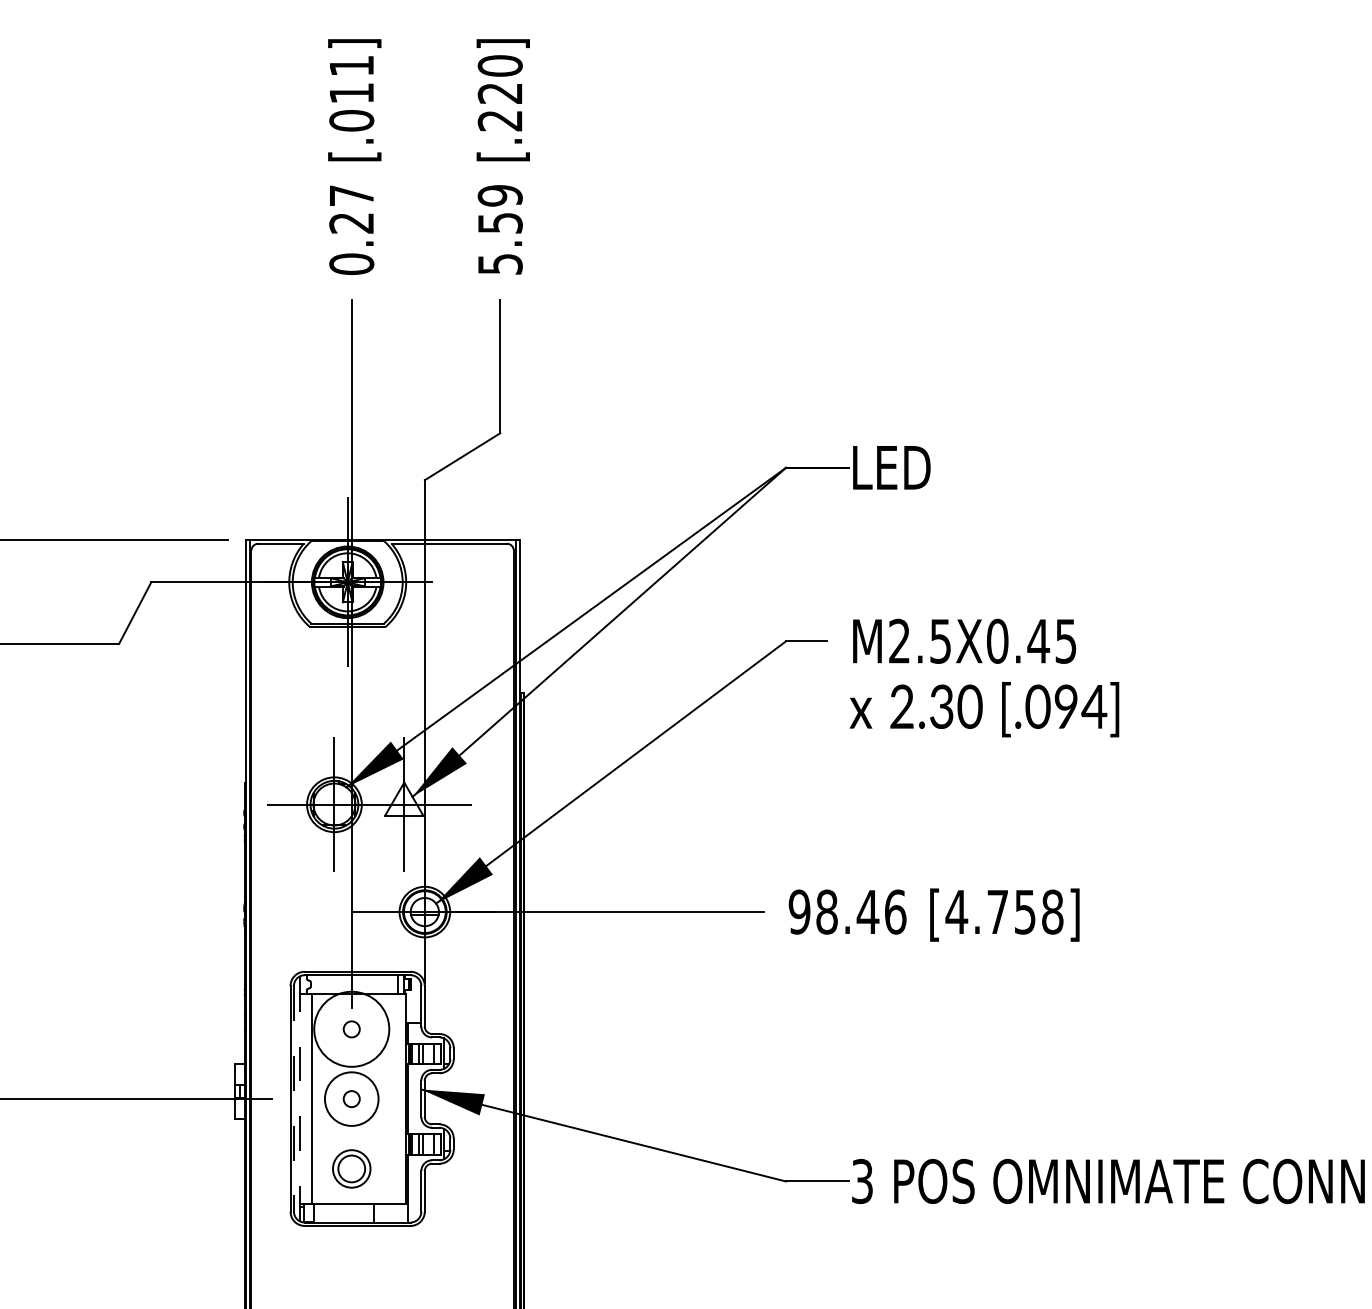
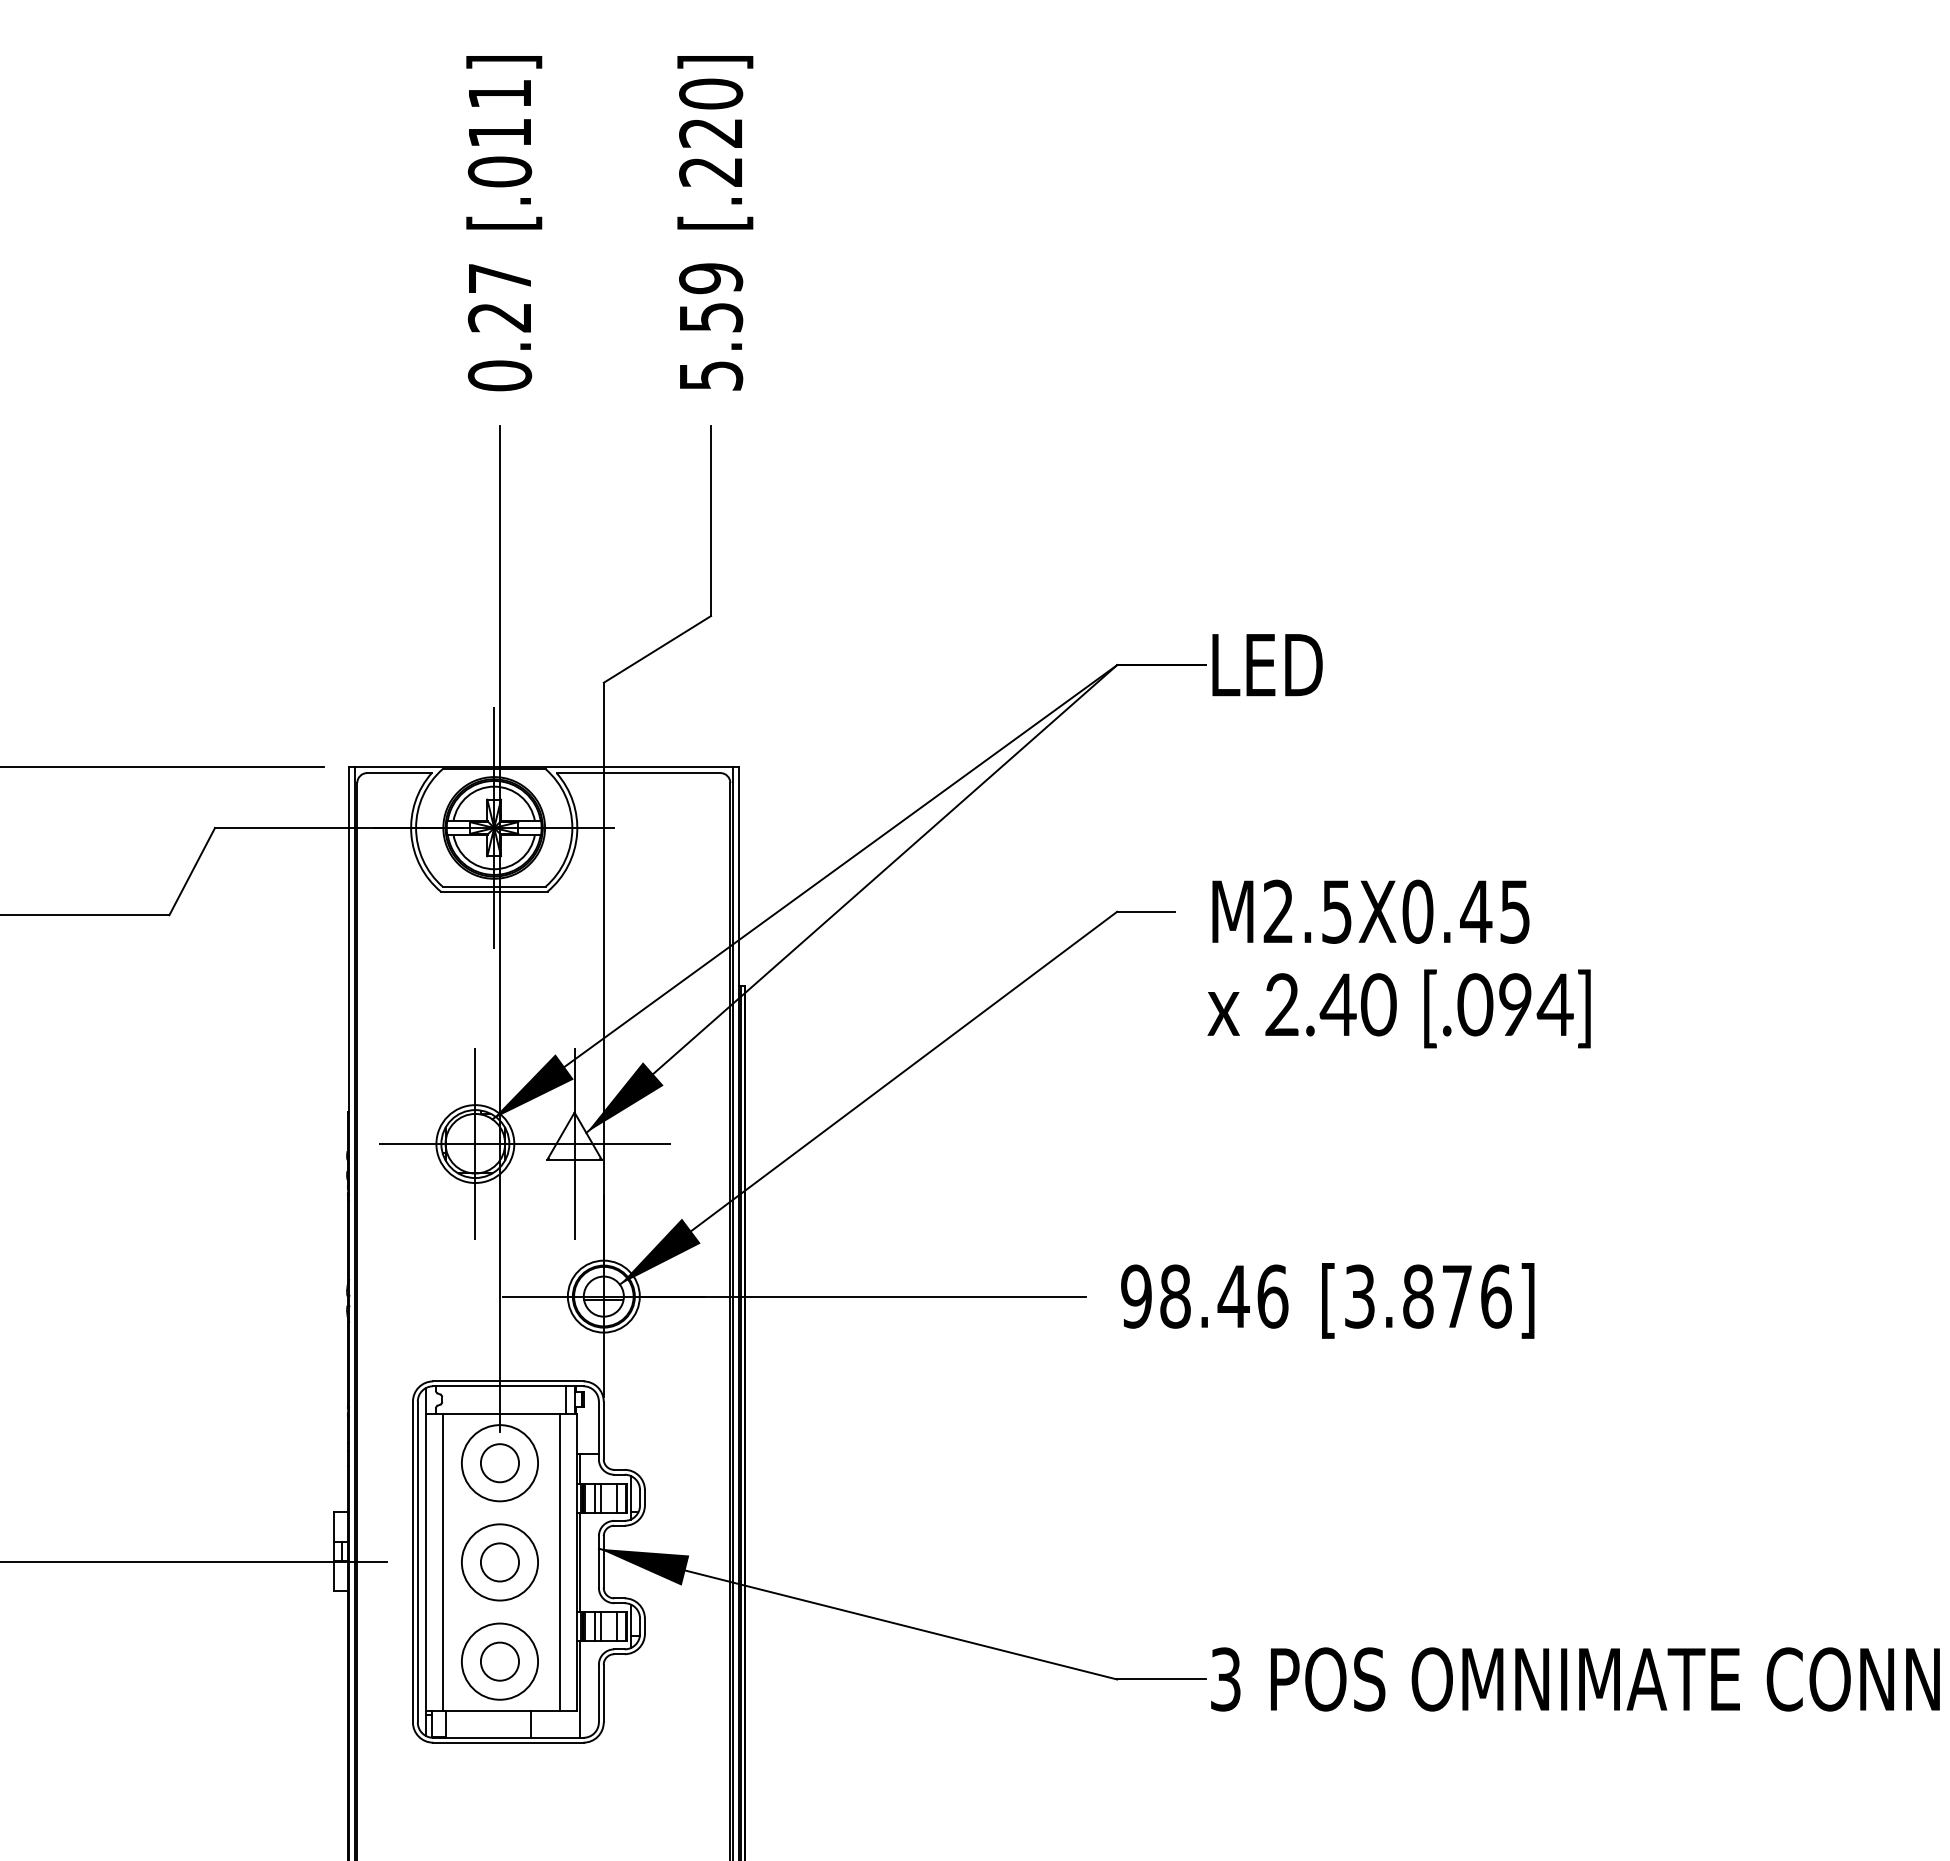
text: (941, 706) -> (1337, 1004), 2.30 -> 2.40
text: (1004, 912) -> (1427, 1296), [4.758] -> [3.876]
circle: (351, 1029) -> (499, 1463), size x0.71
circle: (351, 1029) -> (499, 1463), size x1.67
line: (293, 1099) -> (417, 1562), dashed -> solid
line: (299, 1099) -> (425, 1562), dashed -> solid
circle: (351, 1099) -> (499, 1562), size x1.67
line: (394, 1099) -> (560, 1562), added
circle: (351, 1168) -> (499, 1661), size x1.43

